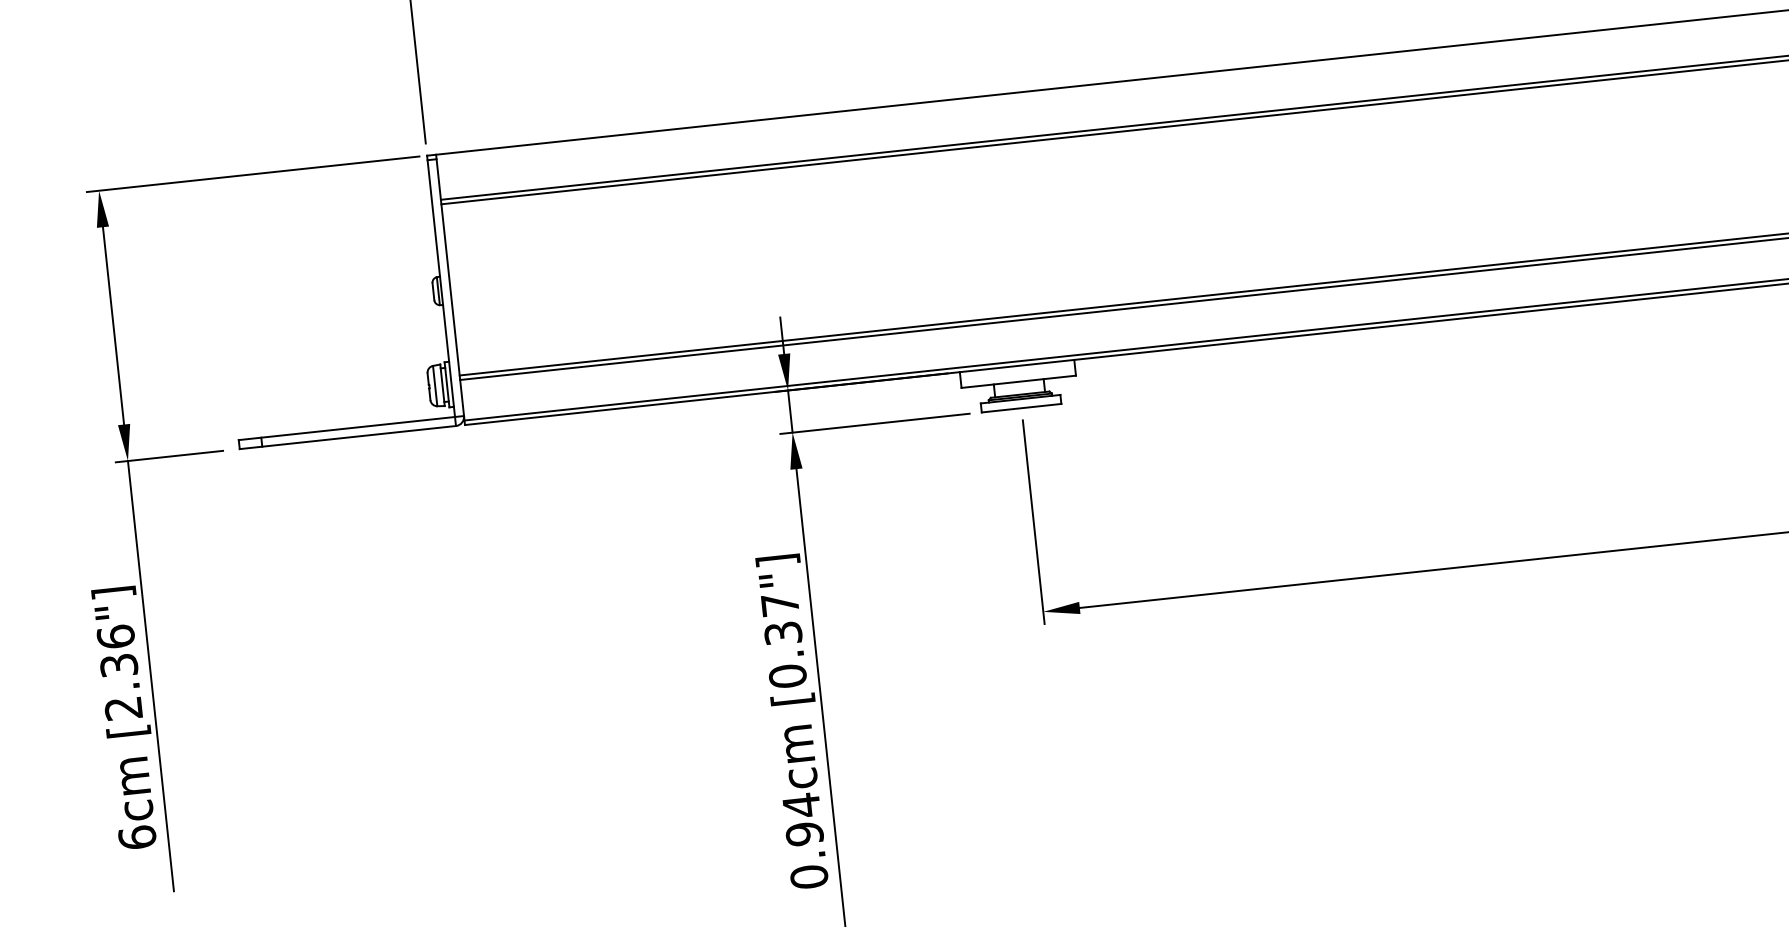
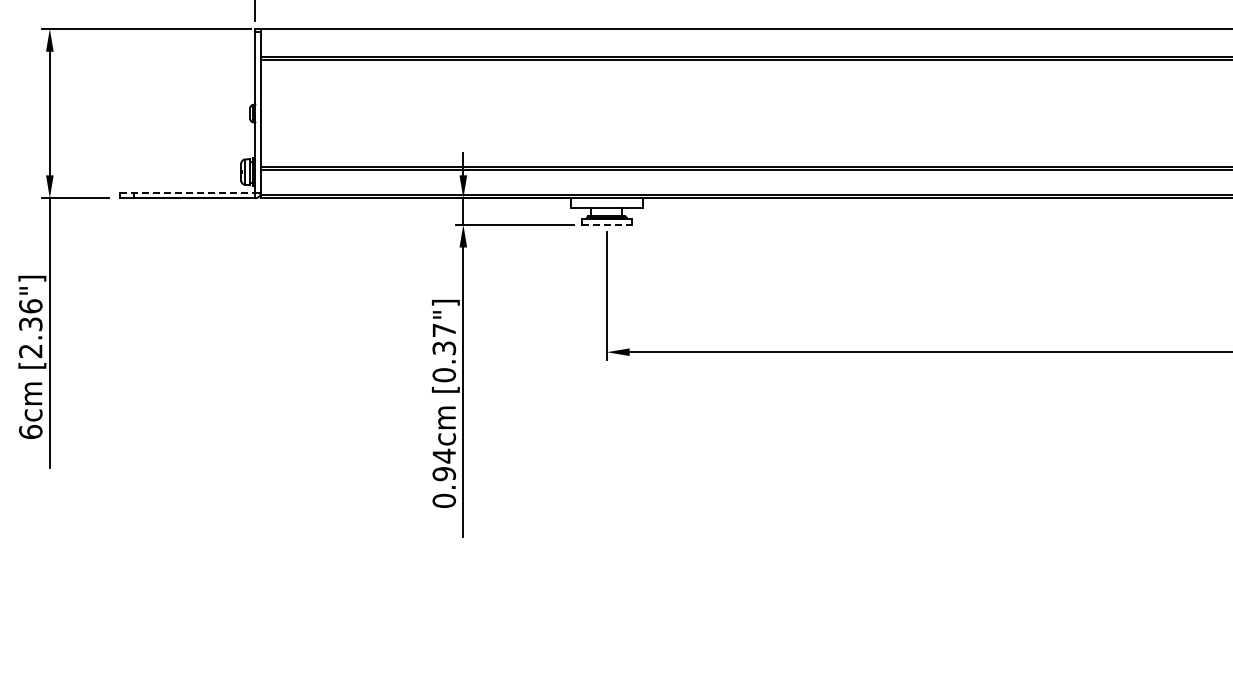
line: (1021, 408) -> (606, 224), solid -> dashed
line: (346, 428) -> (187, 192), solid -> dashed

